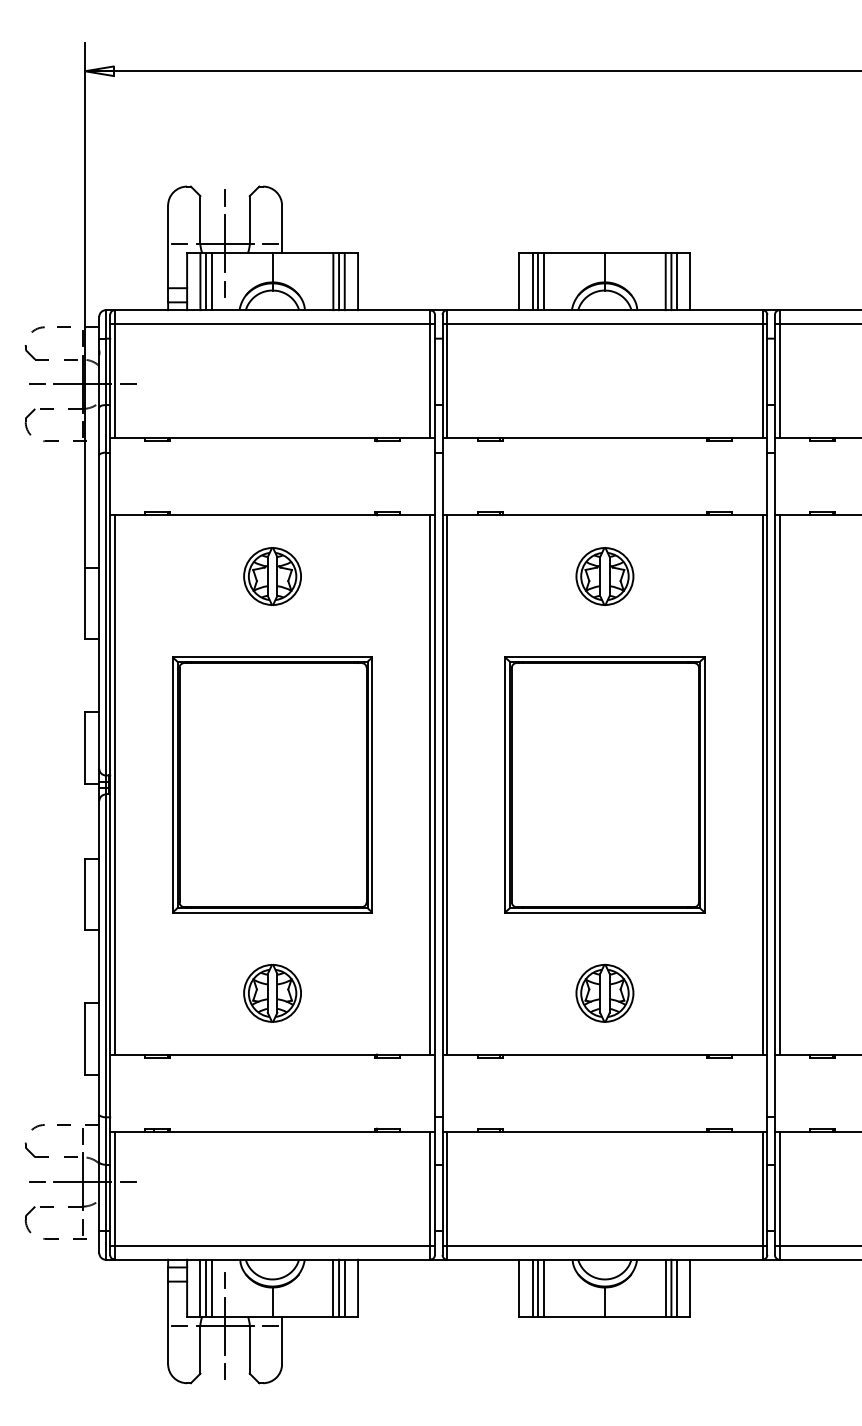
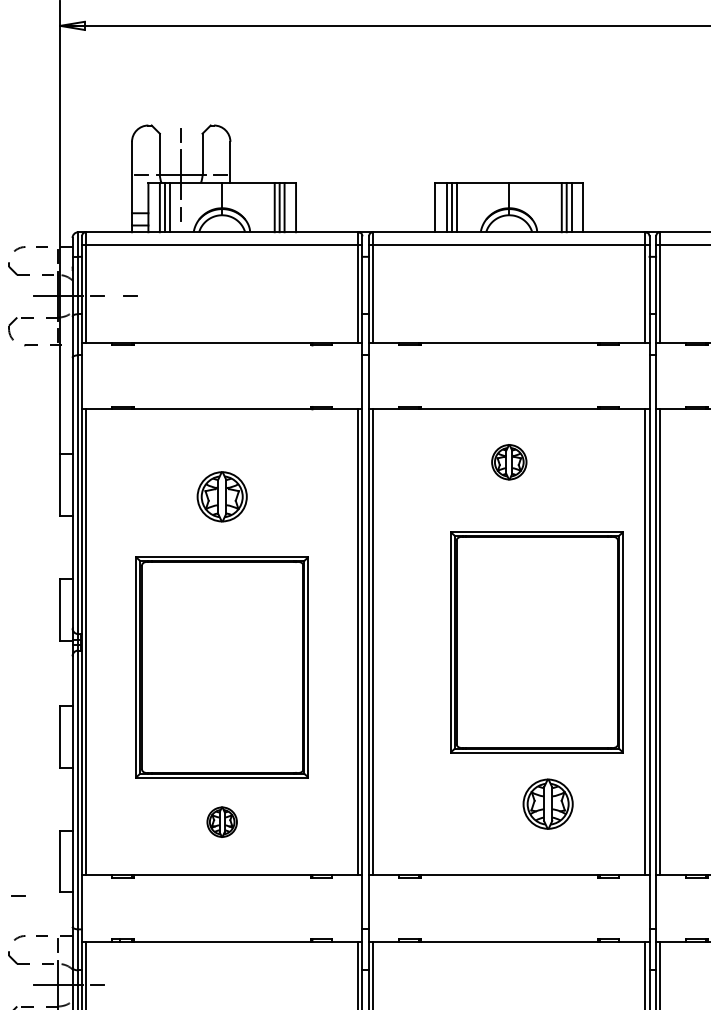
line: (37, 383) -> (130, 295), moved
part: (272, 576) -> (222, 496), moved
part: (604, 576) -> (508, 462), size x0.7
part: (272, 784) -> (222, 666), moved
part: (604, 784) -> (536, 641), moved
part: (272, 992) -> (222, 821), size x0.6
part: (604, 992) -> (547, 803), moved
line: (37, 1181) -> (19, 895), moved

